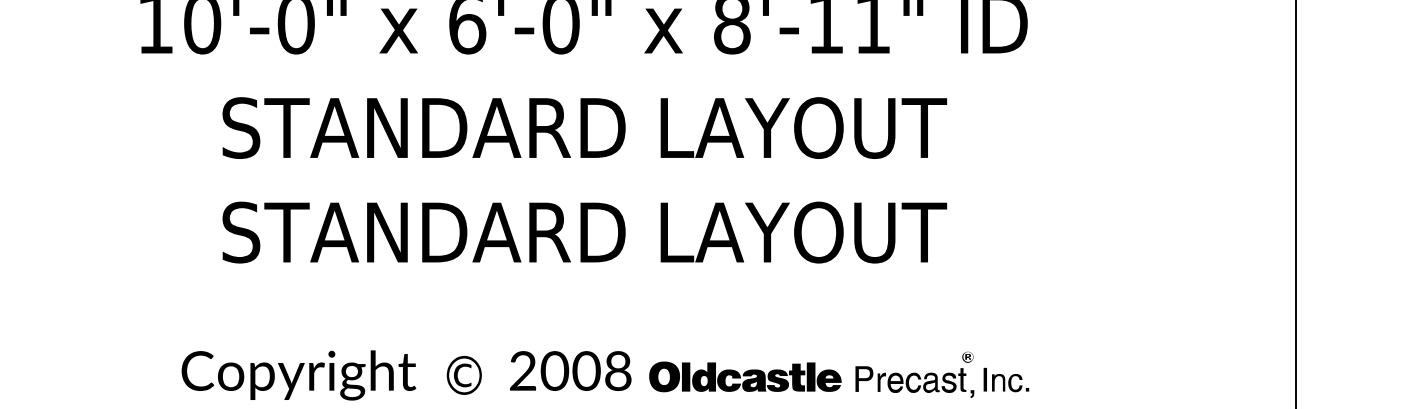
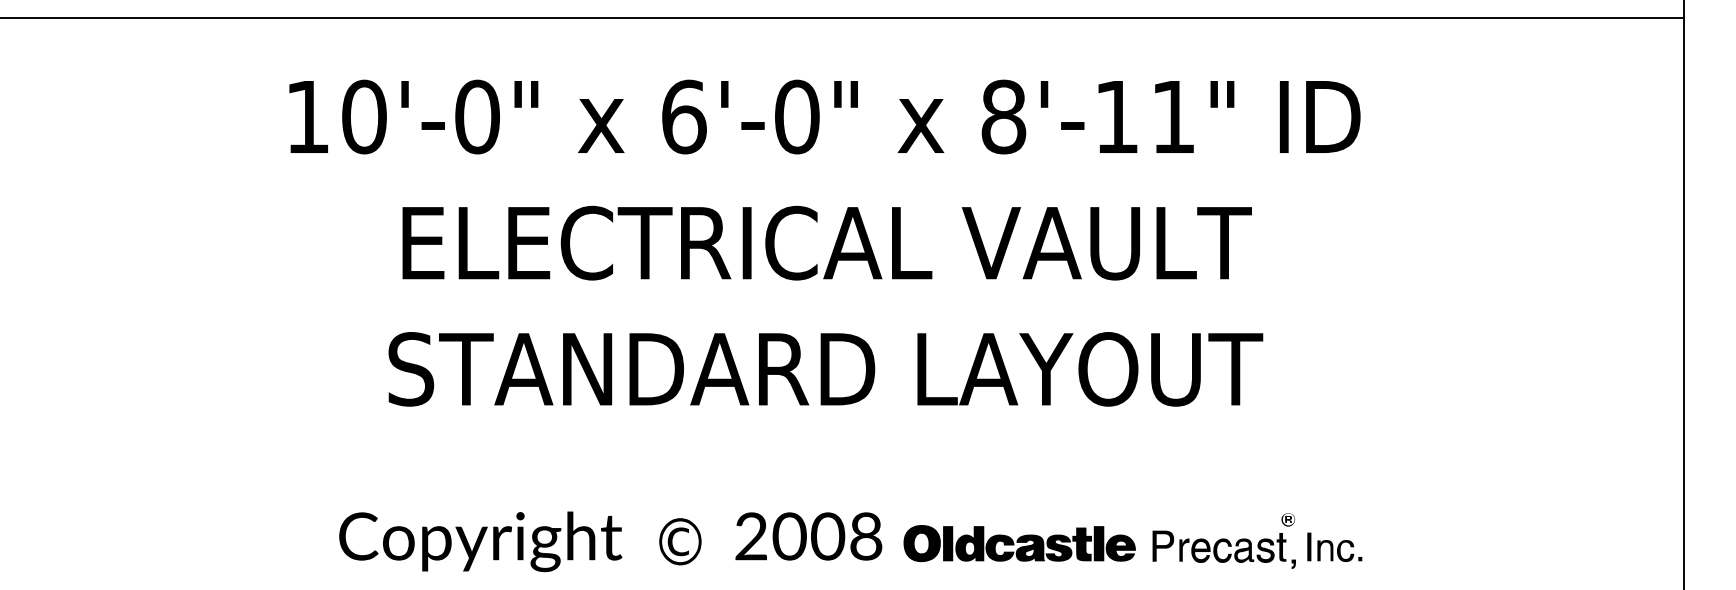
text: (584, 127) -> (825, 242), STANDARD LAYOUT -> ELECTRICAL VAULT

